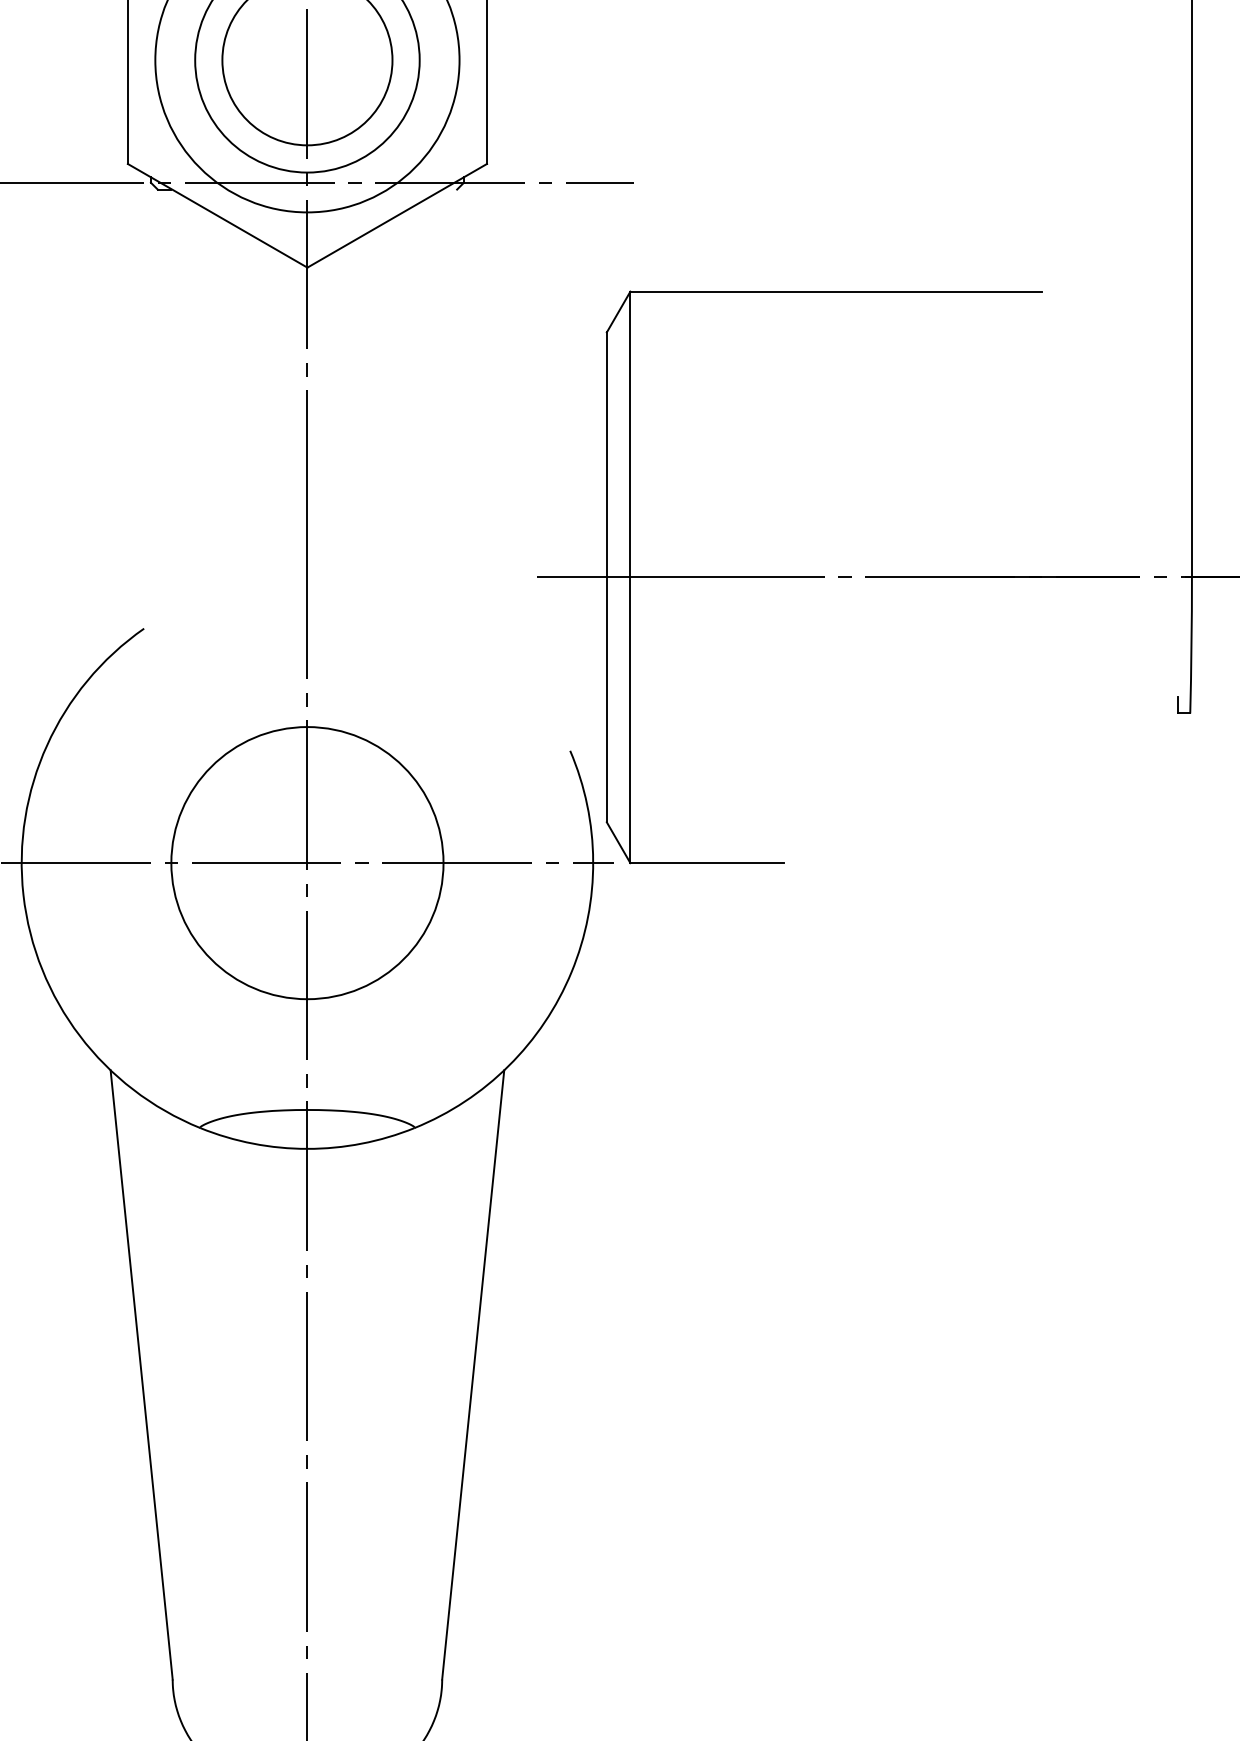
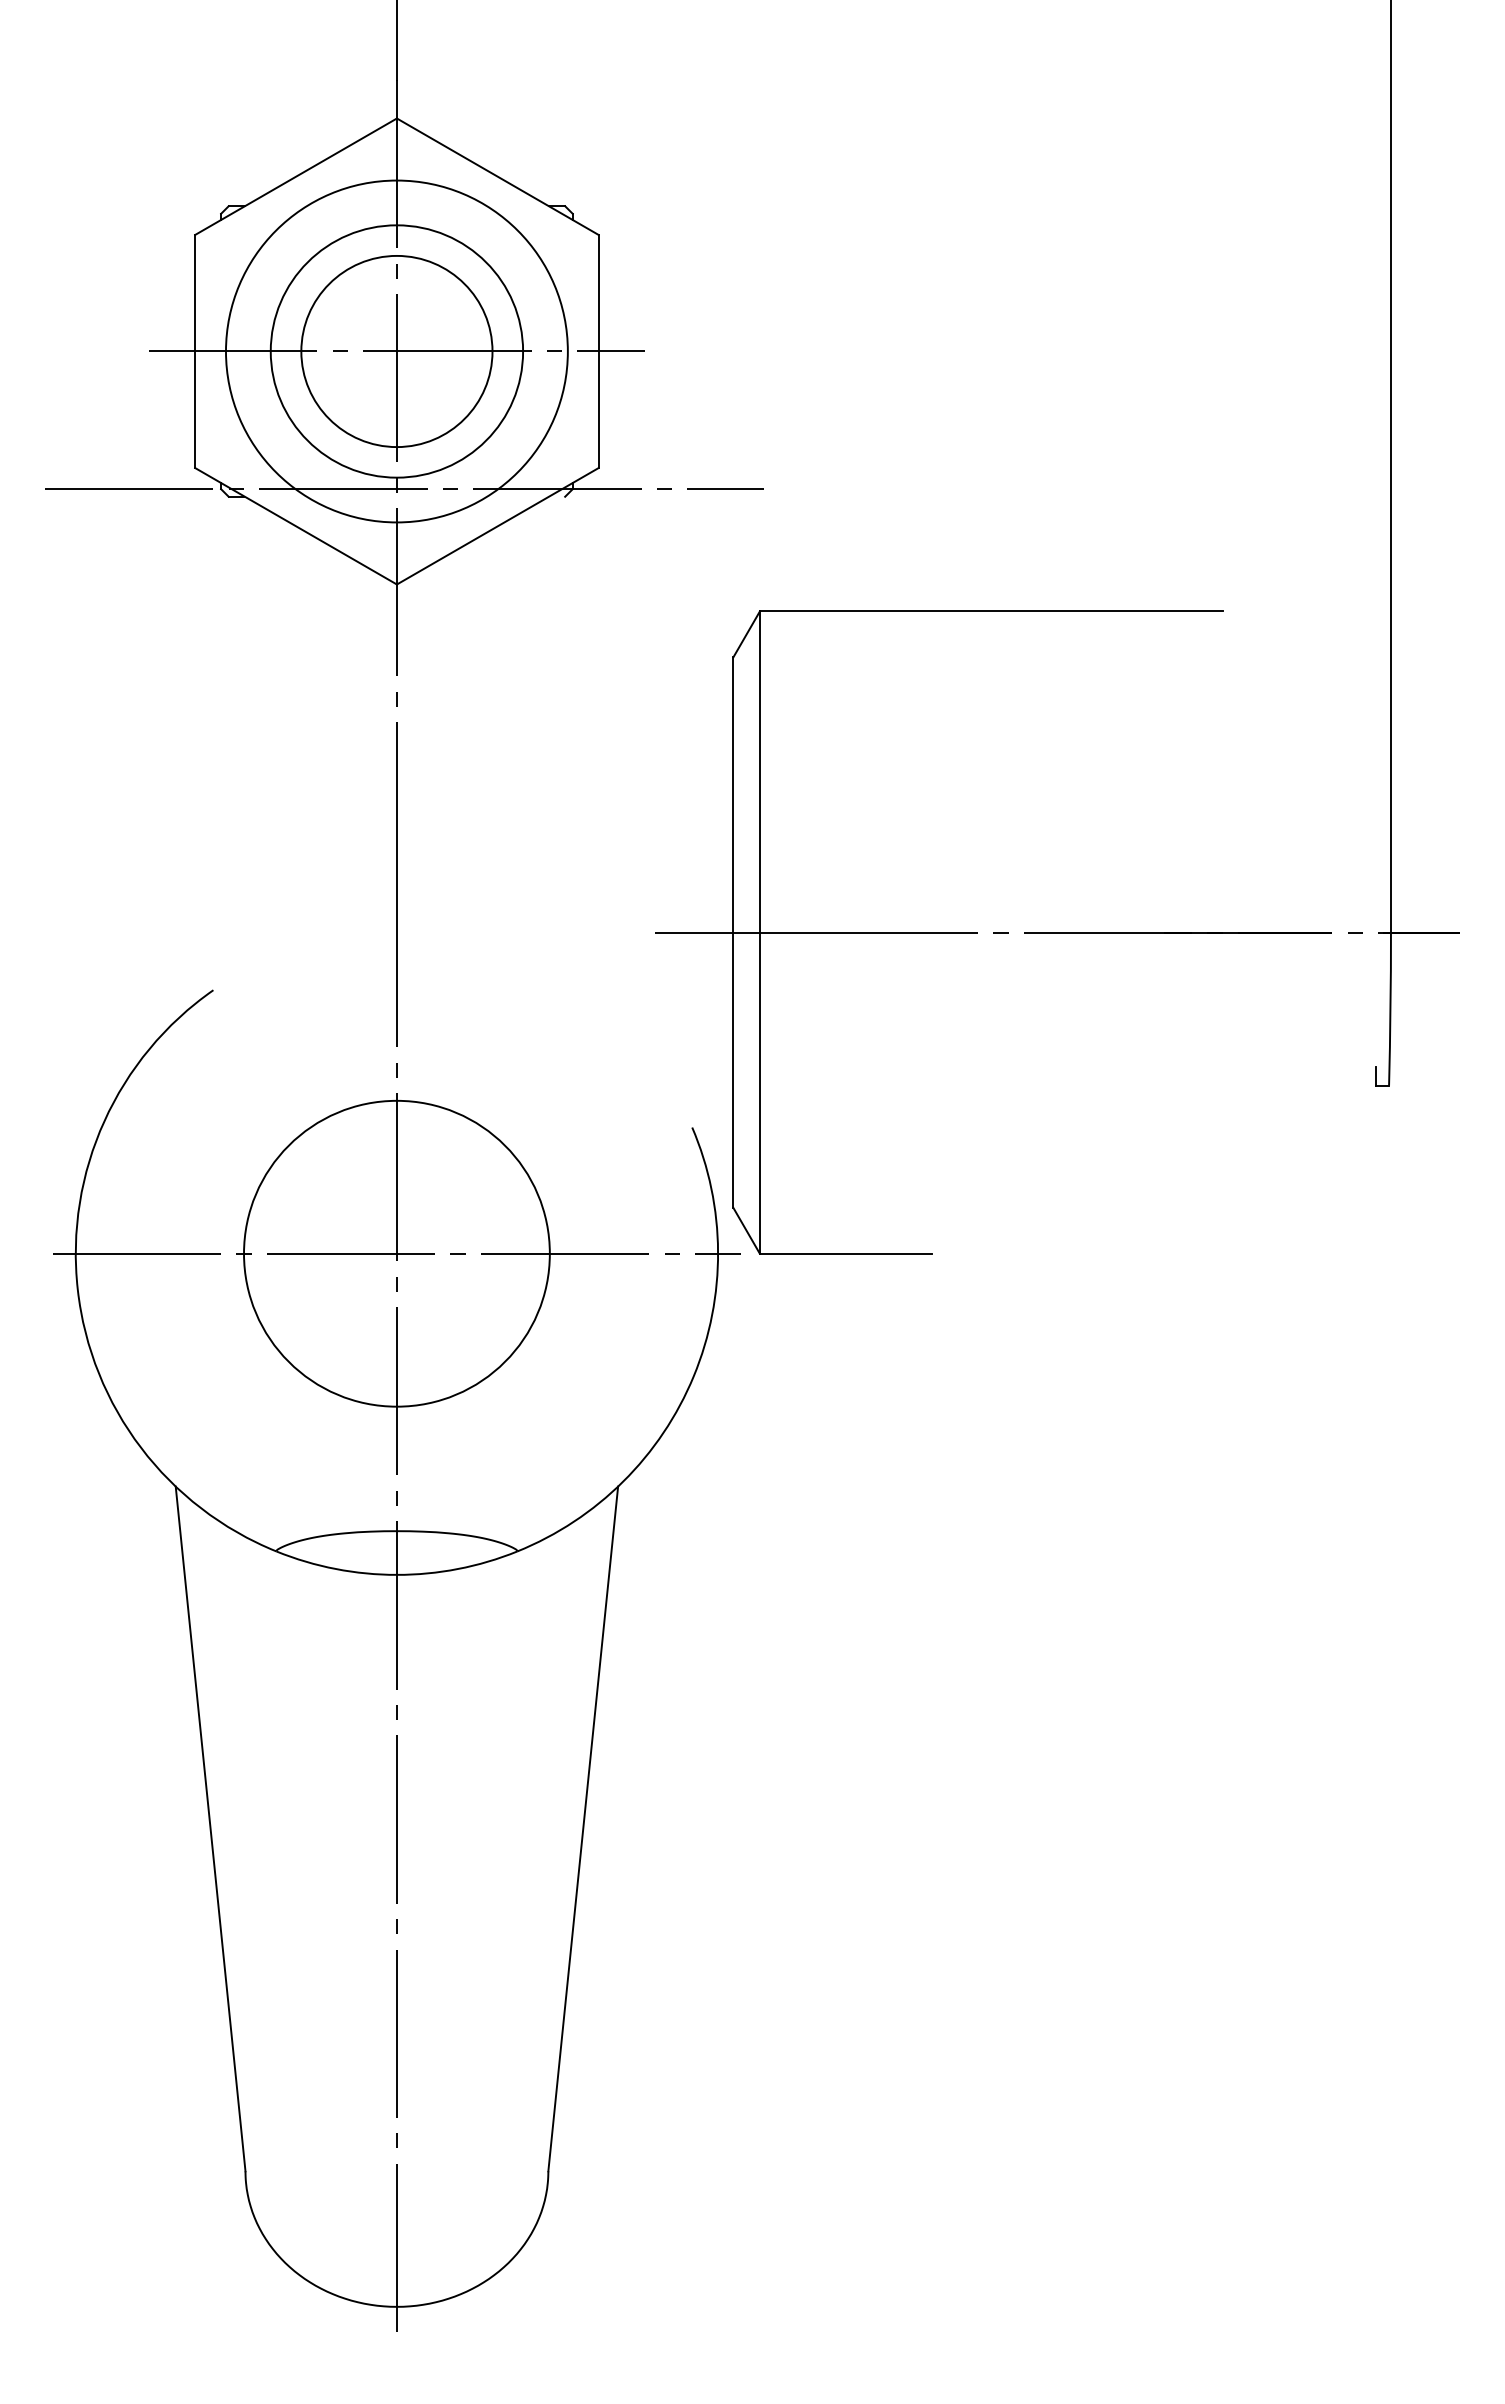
line: (307, 60) -> (396, 351), added

